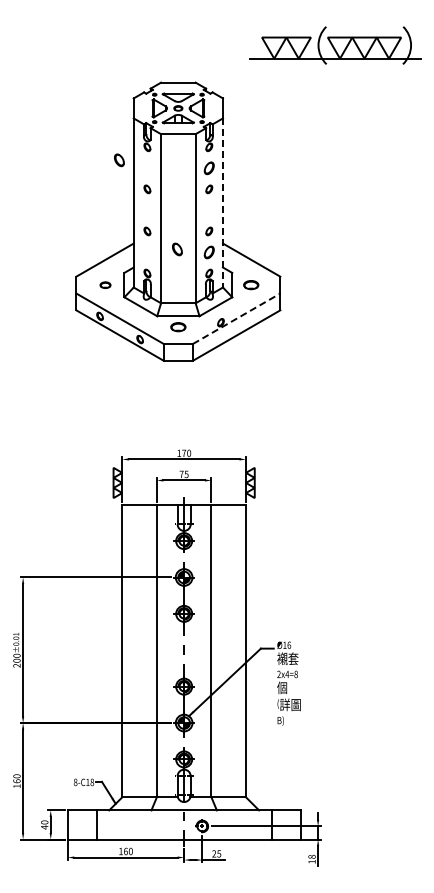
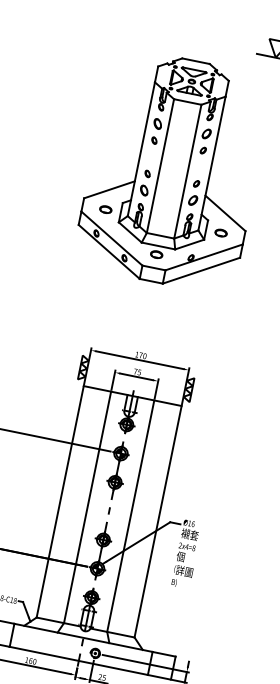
part: (119, 160) -> (157, 124), moved
line: (222, 202) -> (211, 163), dashed -> solid
part: (177, 249) -> (144, 190), moved
part: (105, 285) -> (105, 209), size x1.43
line: (237, 318) -> (204, 257), dashed -> solid

